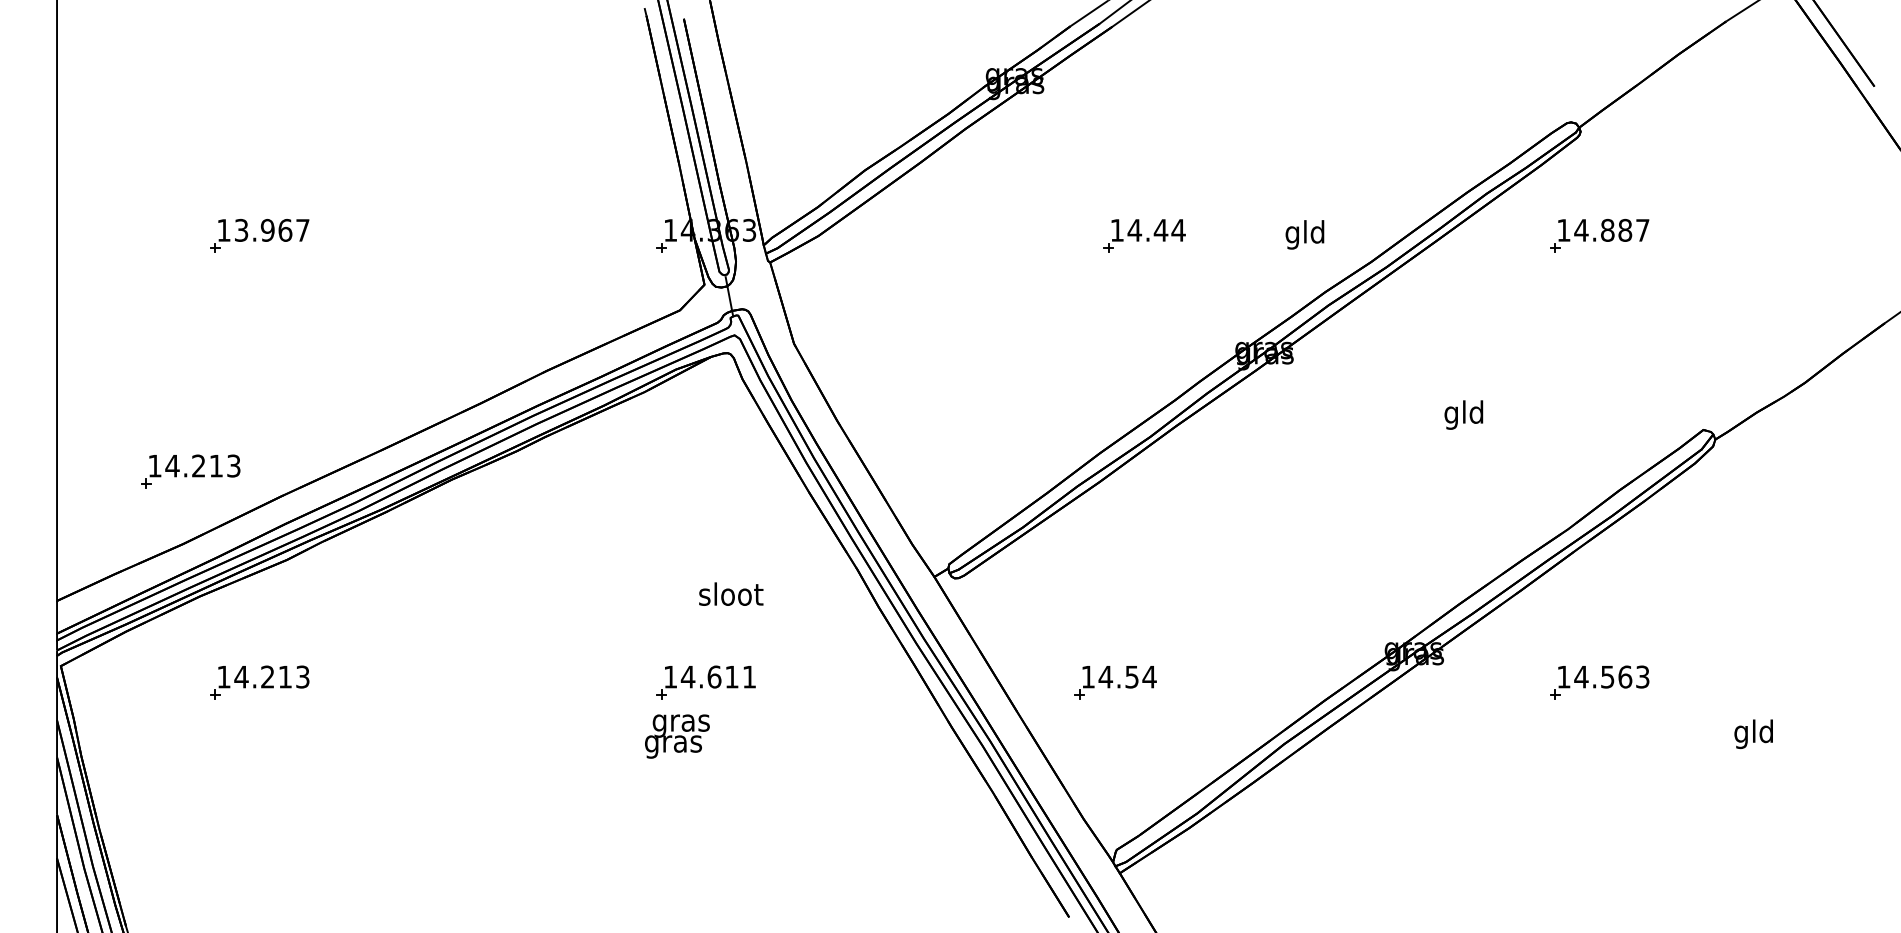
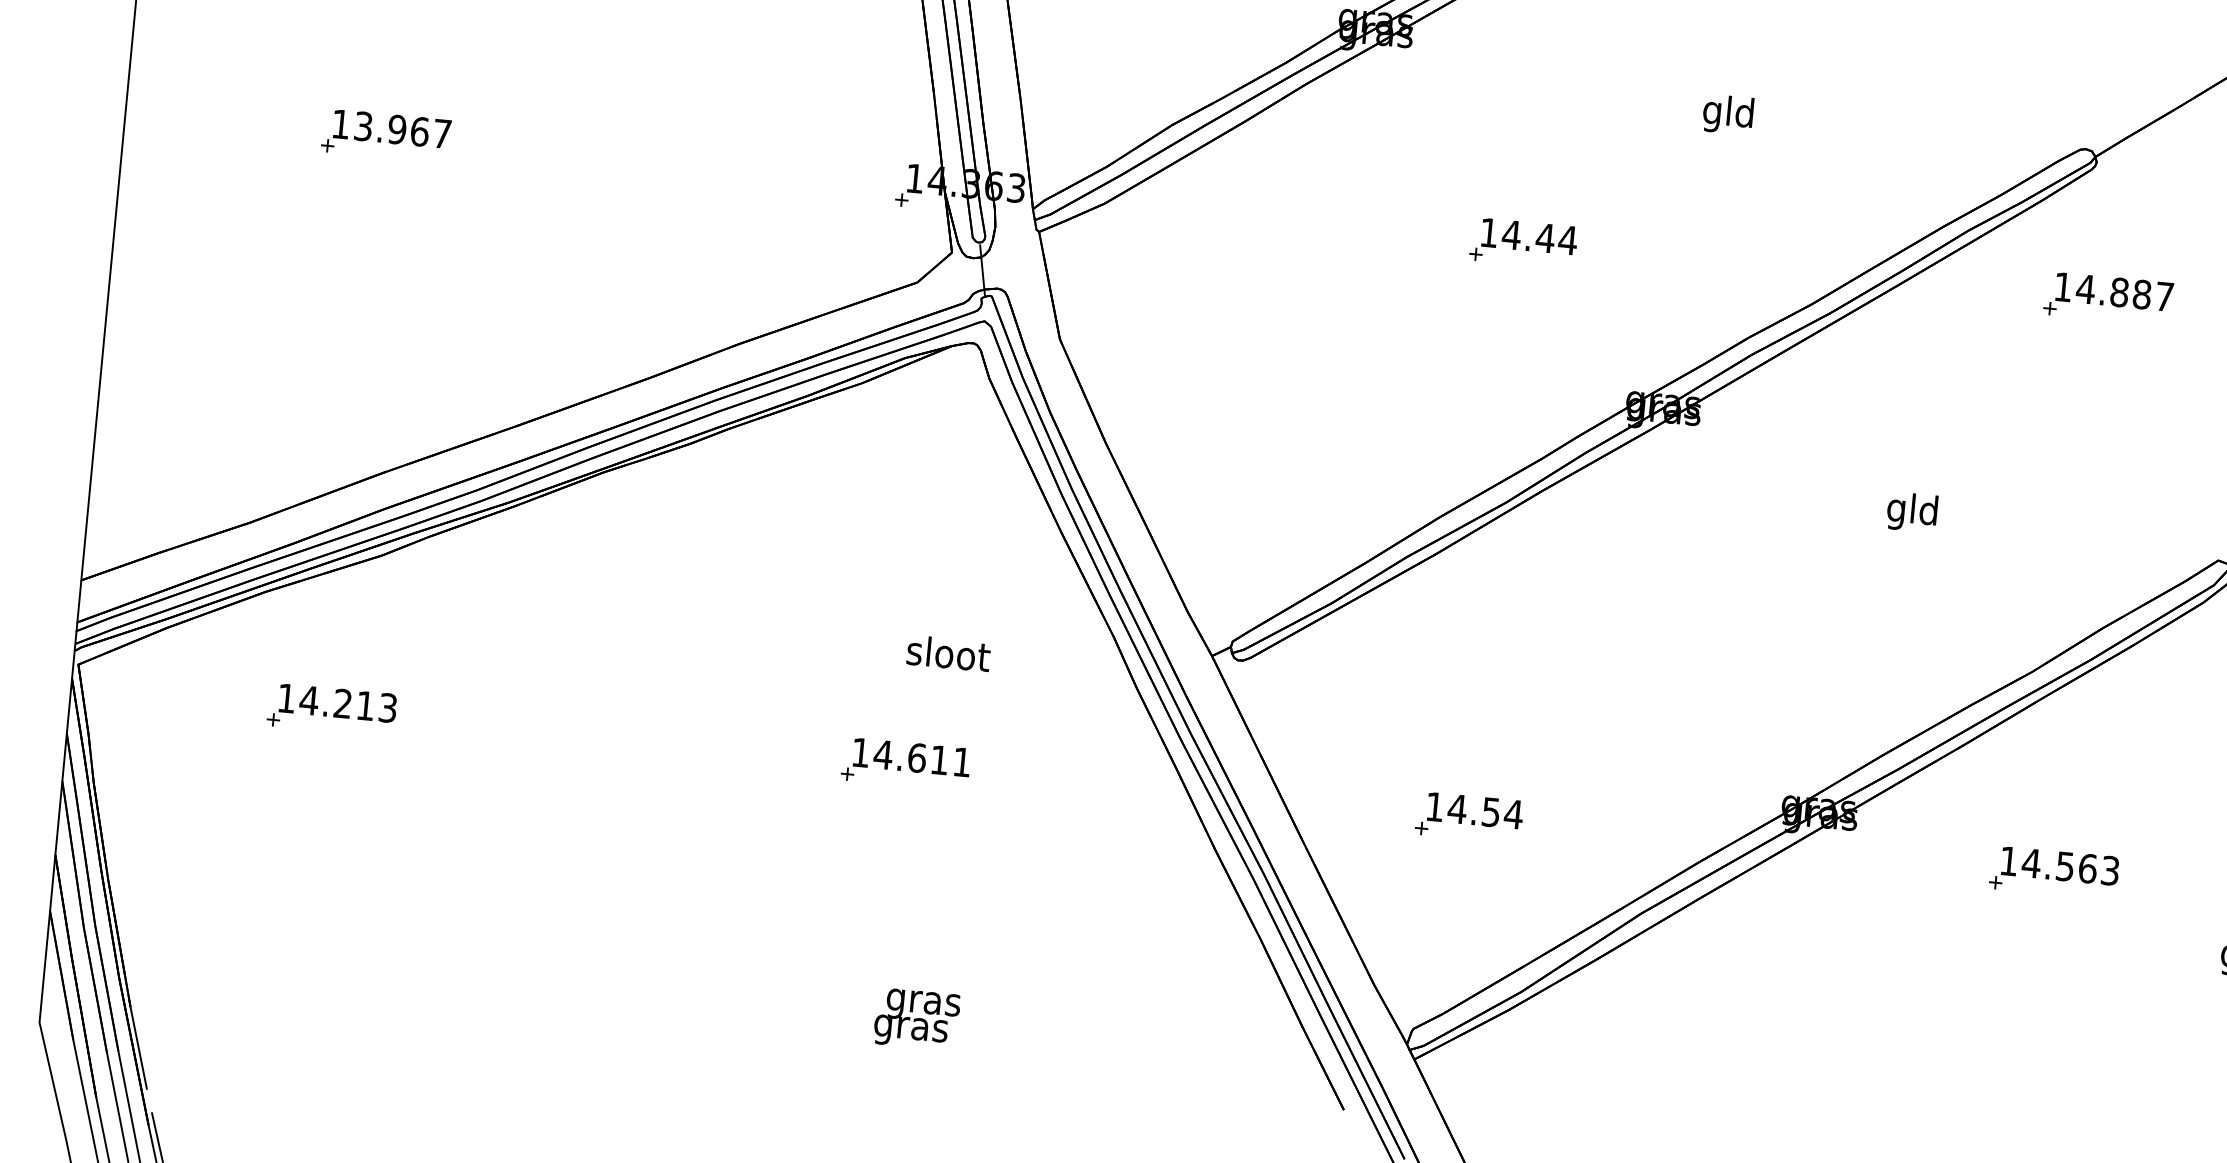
text: (1304, 234) -> (1727, 114), moved
part: (190, 471) -> (268, 430), removed
part: (1115, 682) -> (1469, 817), moved
text: (677, 736) -> (917, 1019), moved

